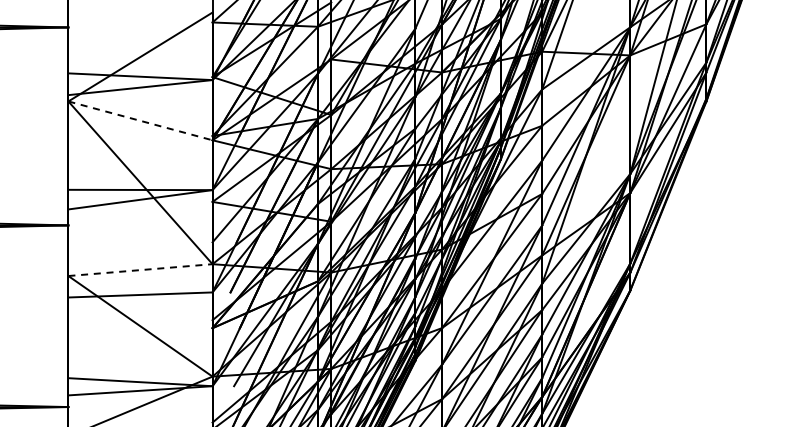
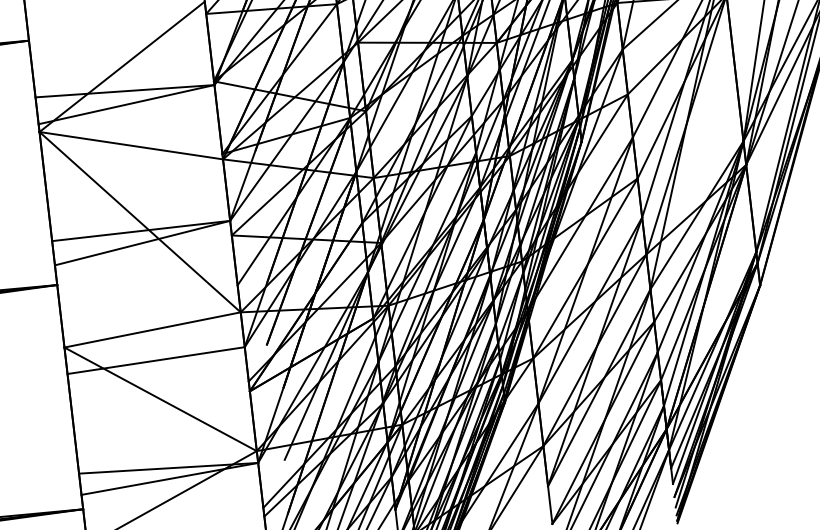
line: (140, 120) -> (131, 145), dashed -> solid
line: (140, 270) -> (152, 330), dashed -> solid

